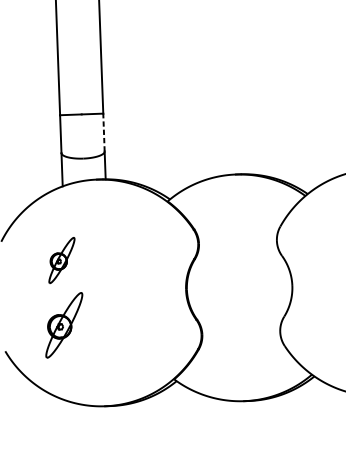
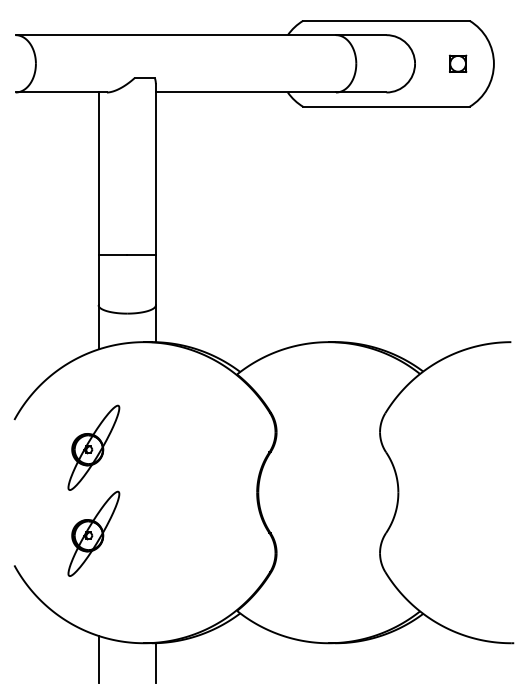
line: (103, 132) -> (155, 279), dashed -> solid
part: (61, 260) -> (93, 447), size x1.43
line: (71, 419) -> (98, 658), added
line: (114, 420) -> (155, 662), added

